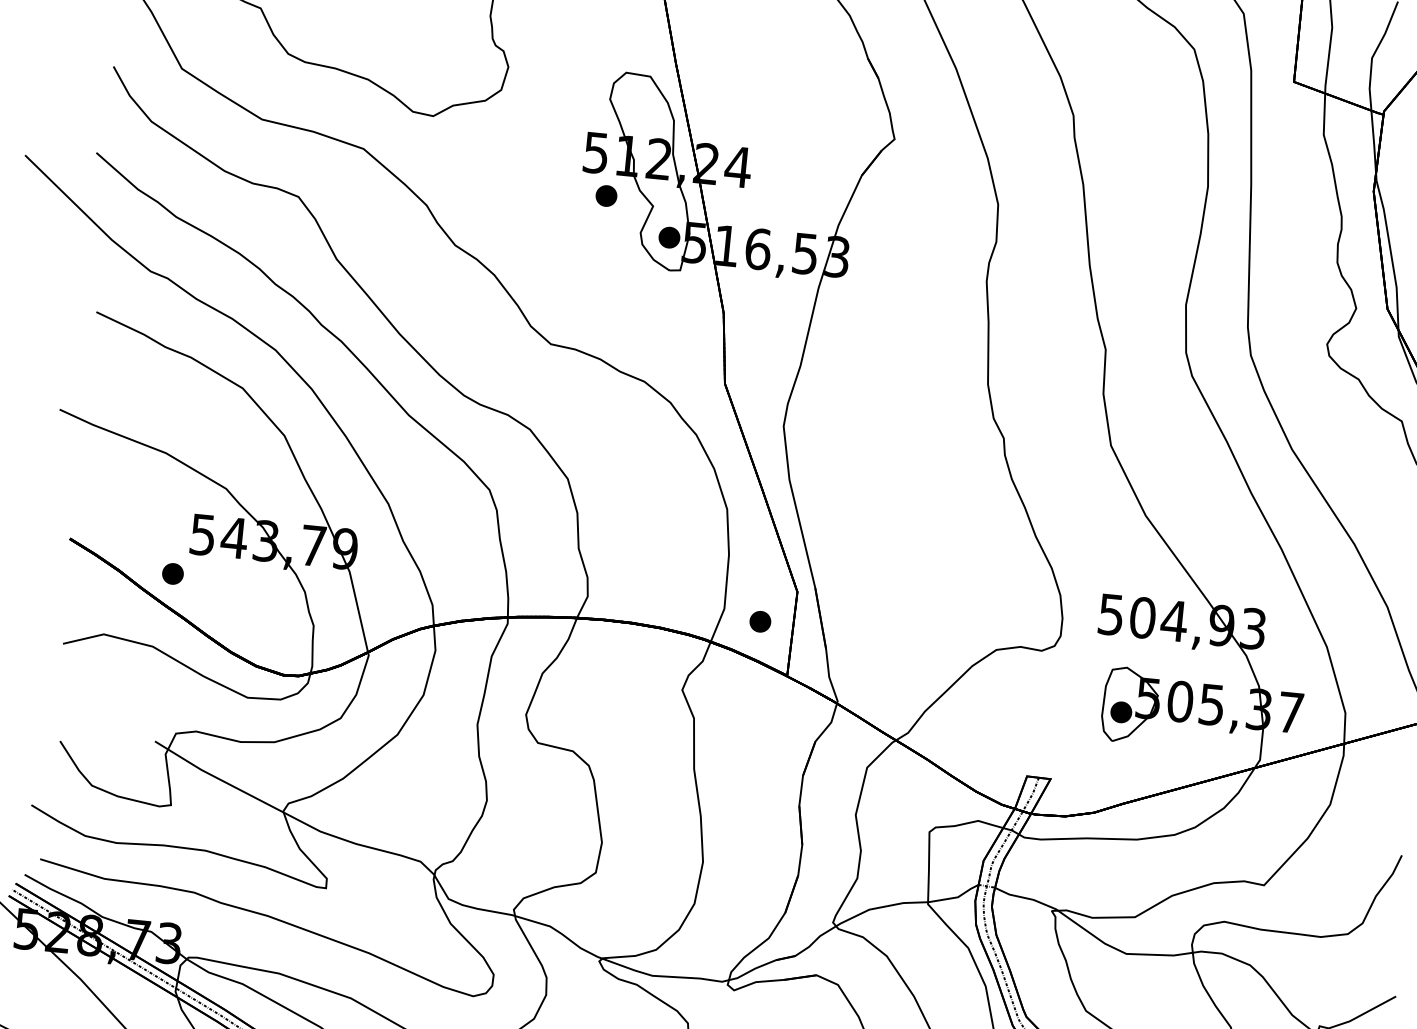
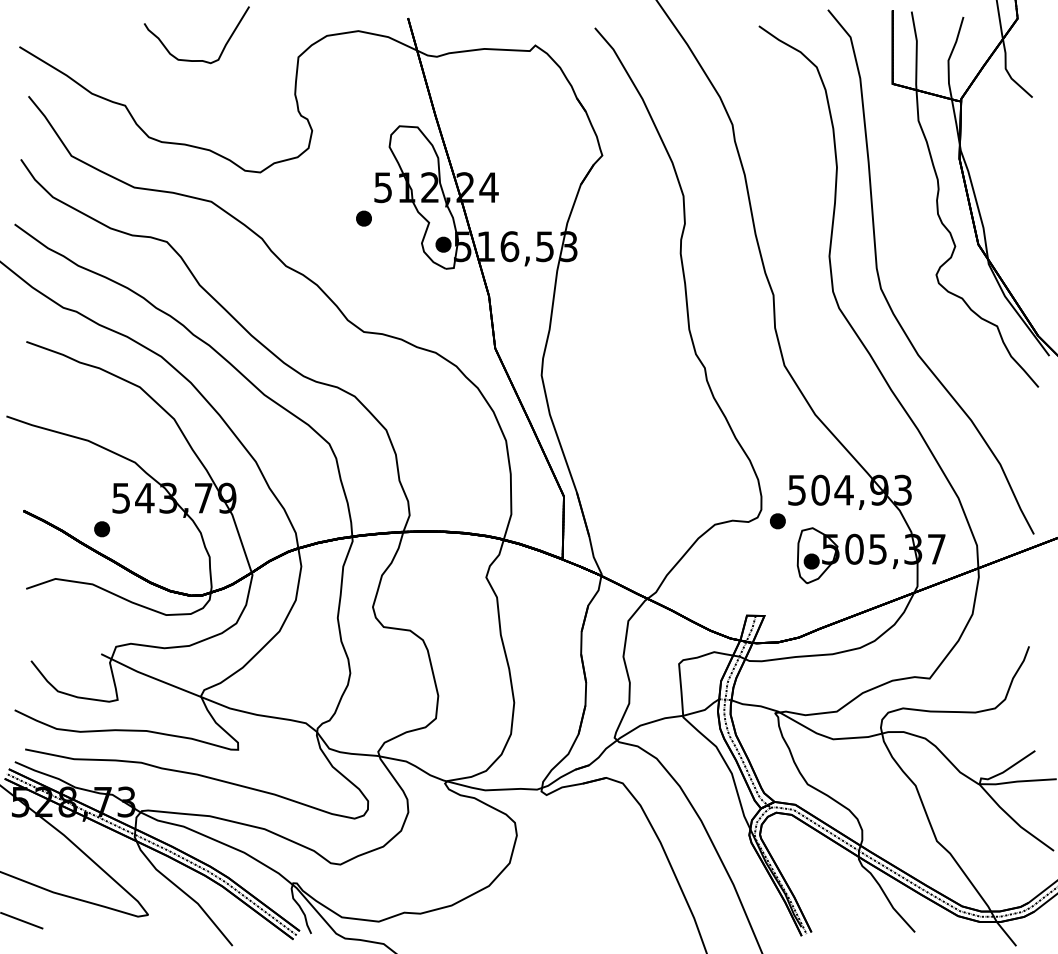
part: (605, 195) -> (363, 218), moved
part: (759, 621) -> (777, 521), moved

